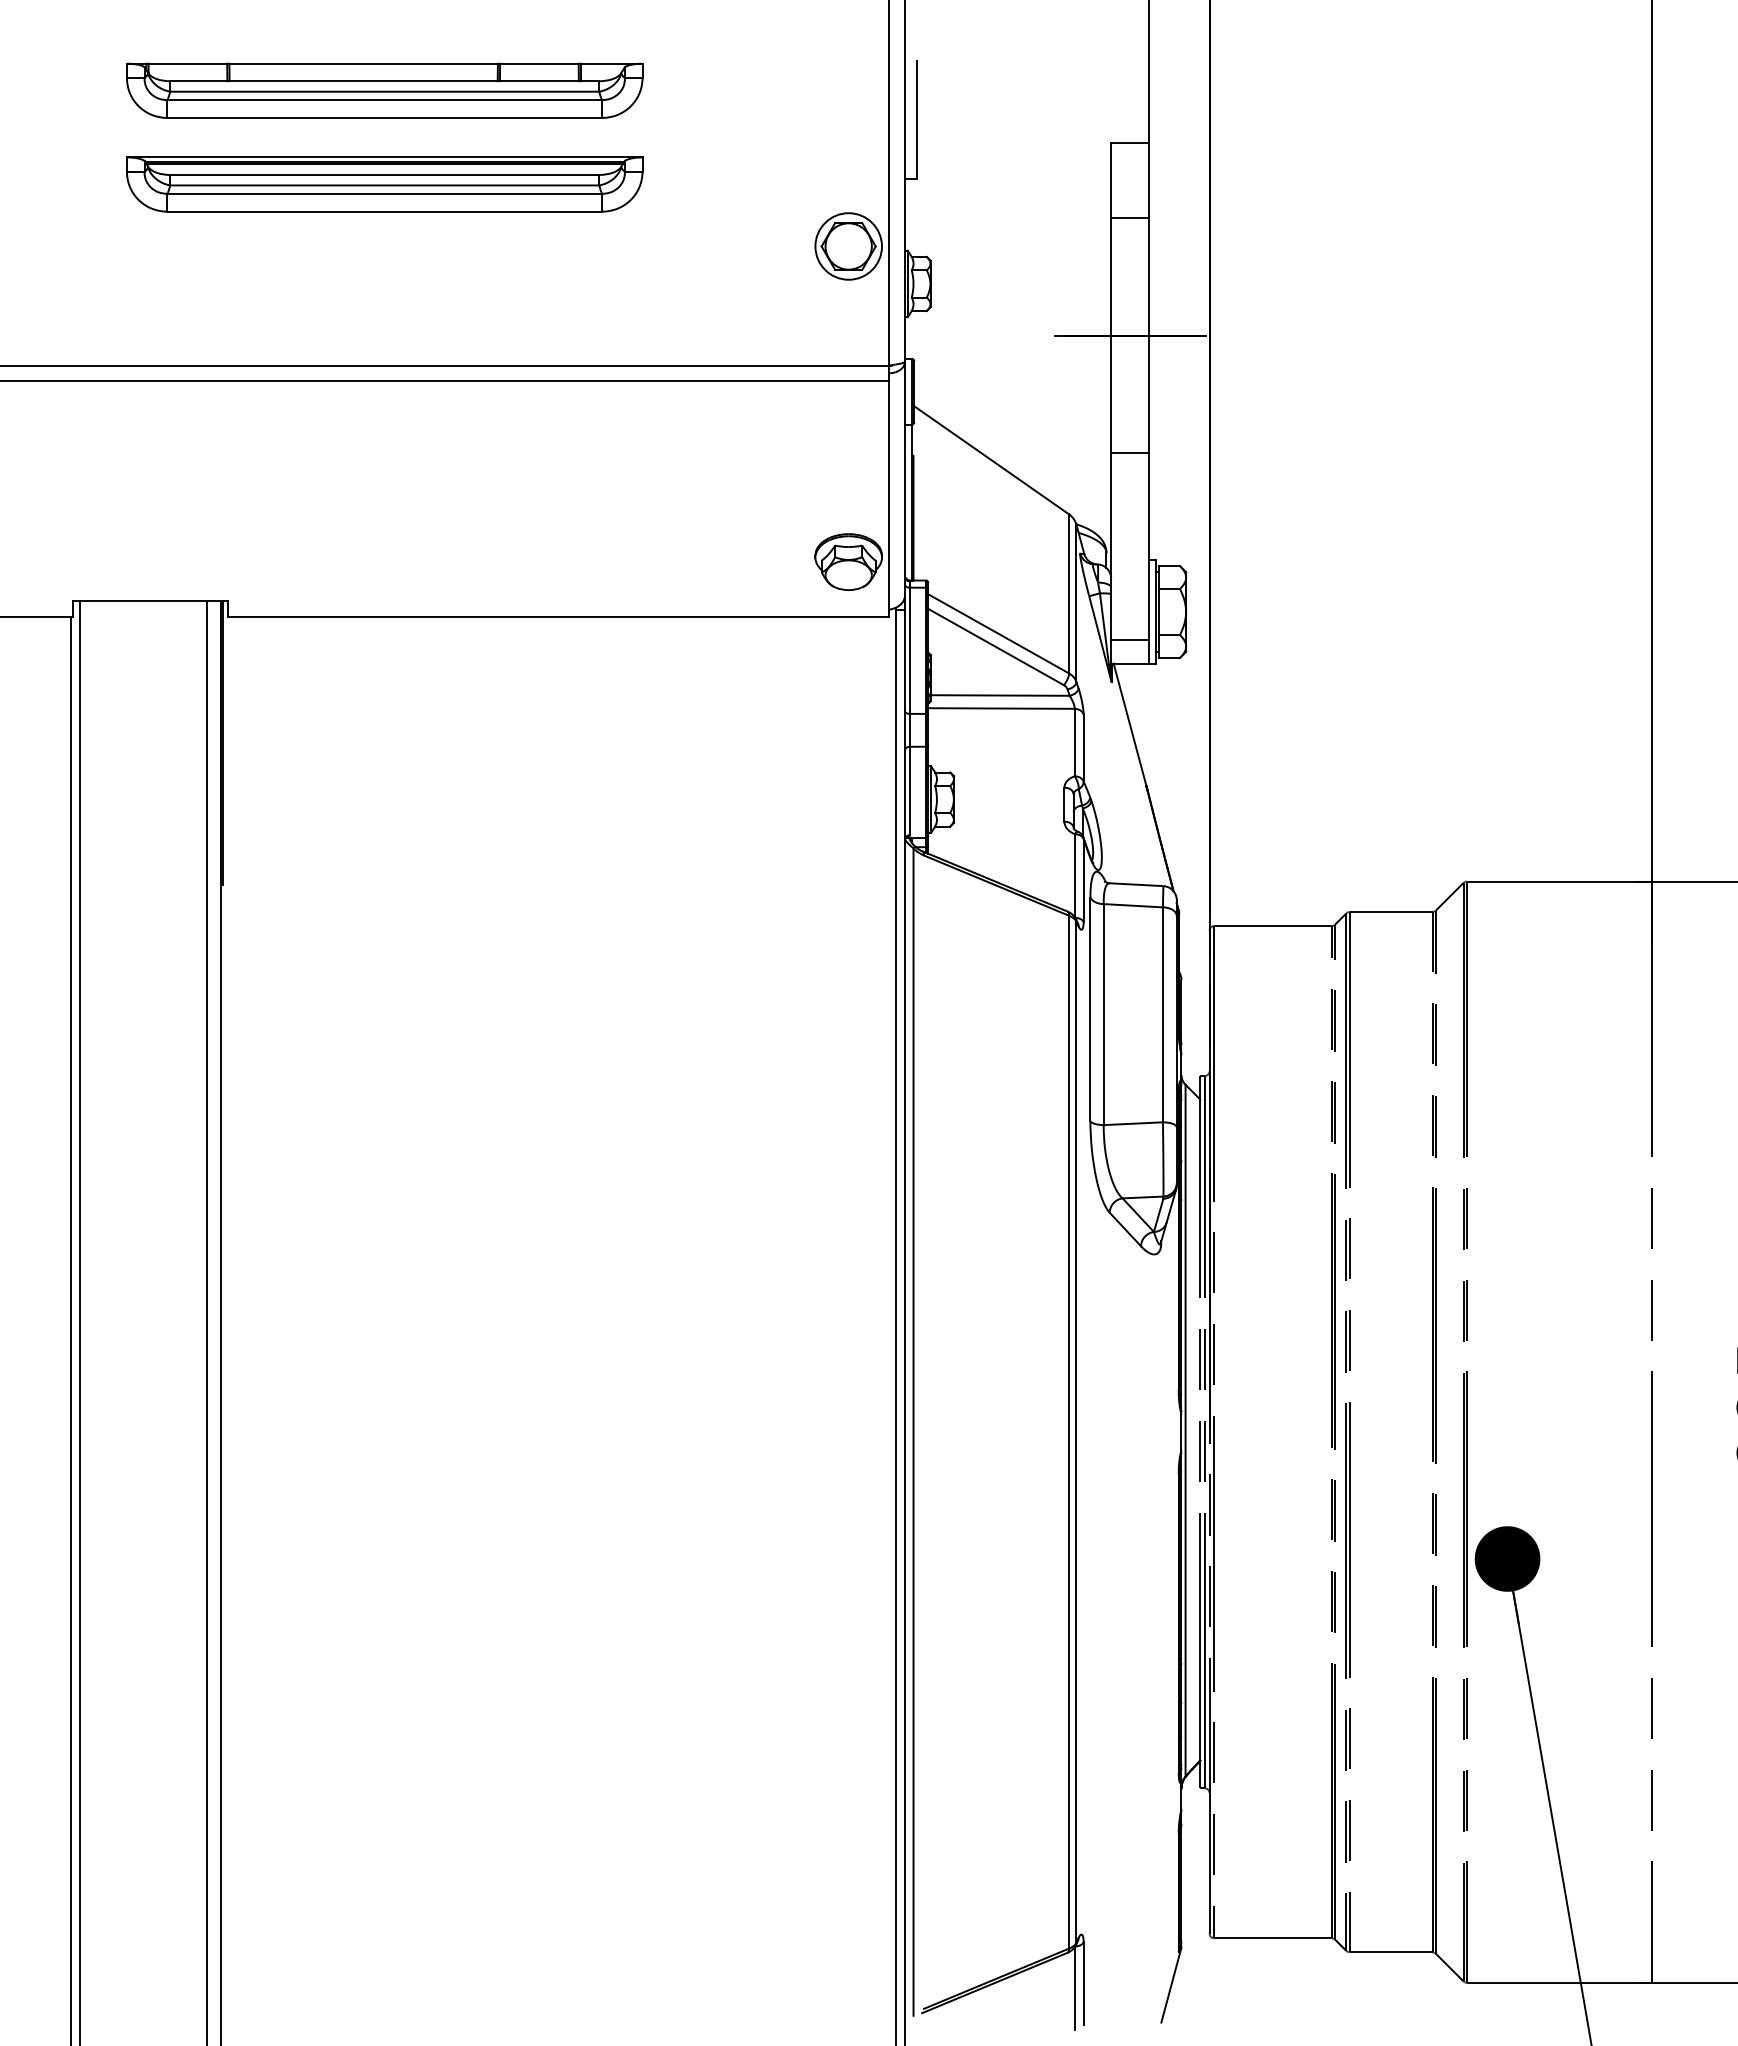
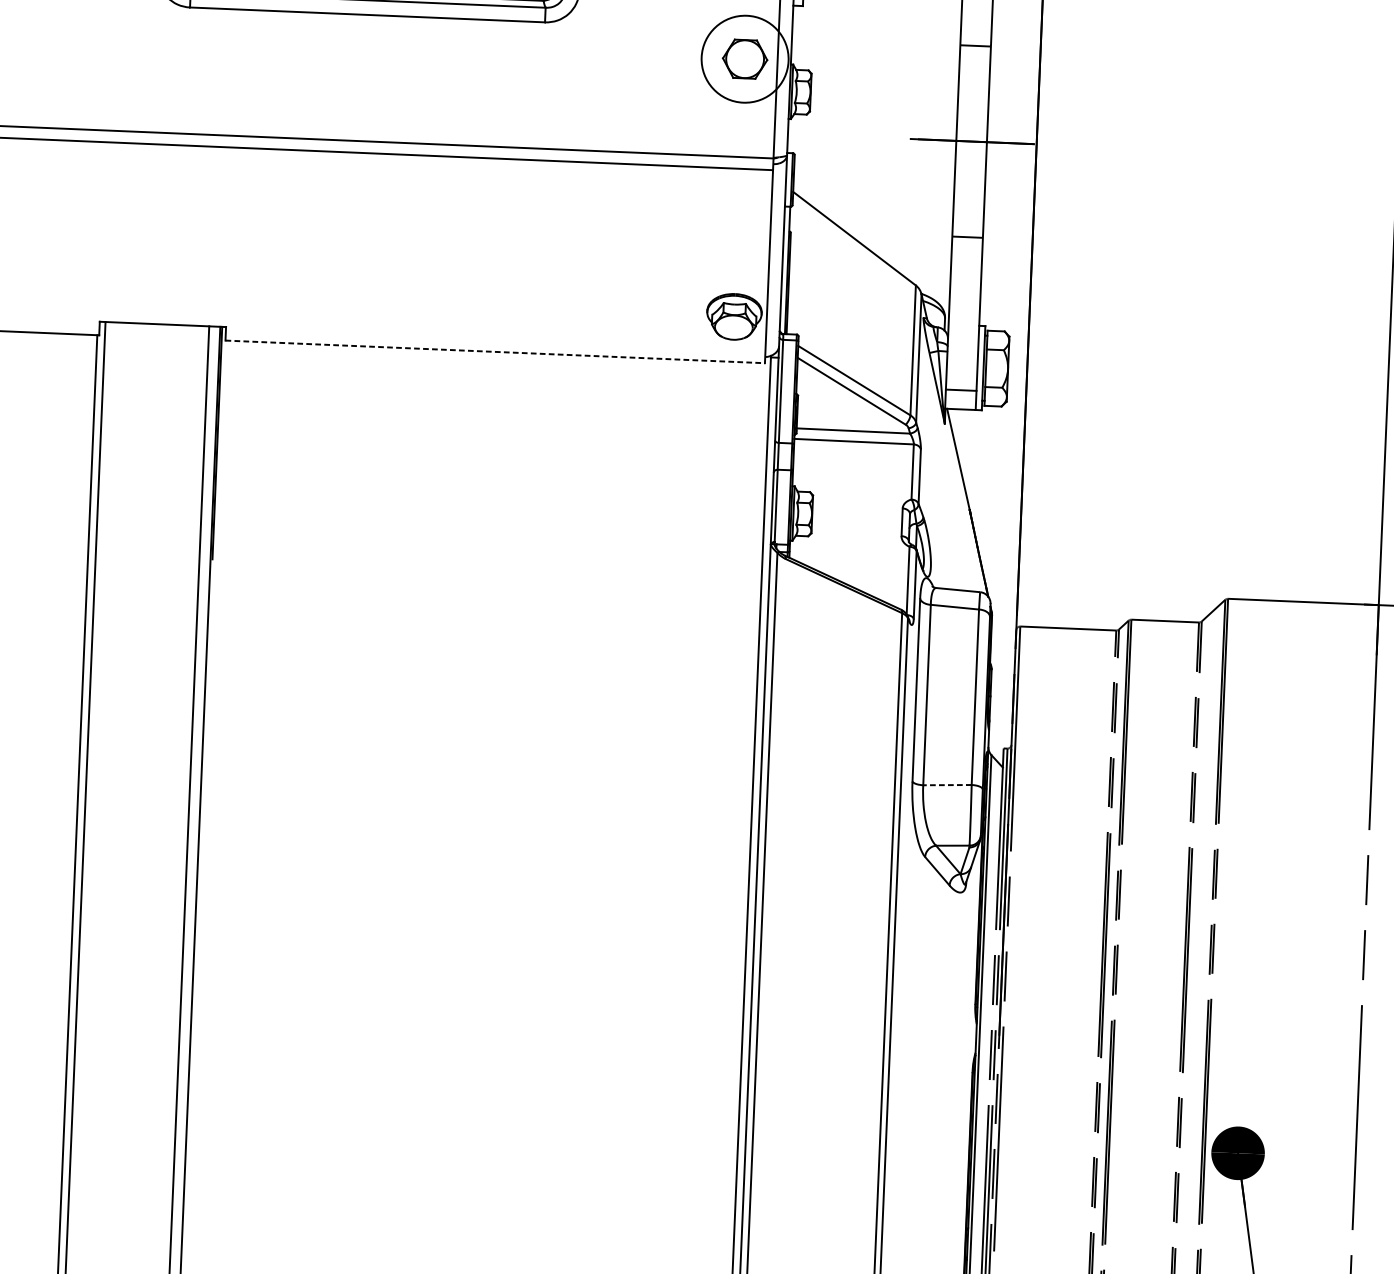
circle: (848, 246) -> (744, 59), size x1.6
line: (558, 617) -> (495, 352), solid -> dashed
line: (1133, 1123) -> (947, 784), solid -> dashed

